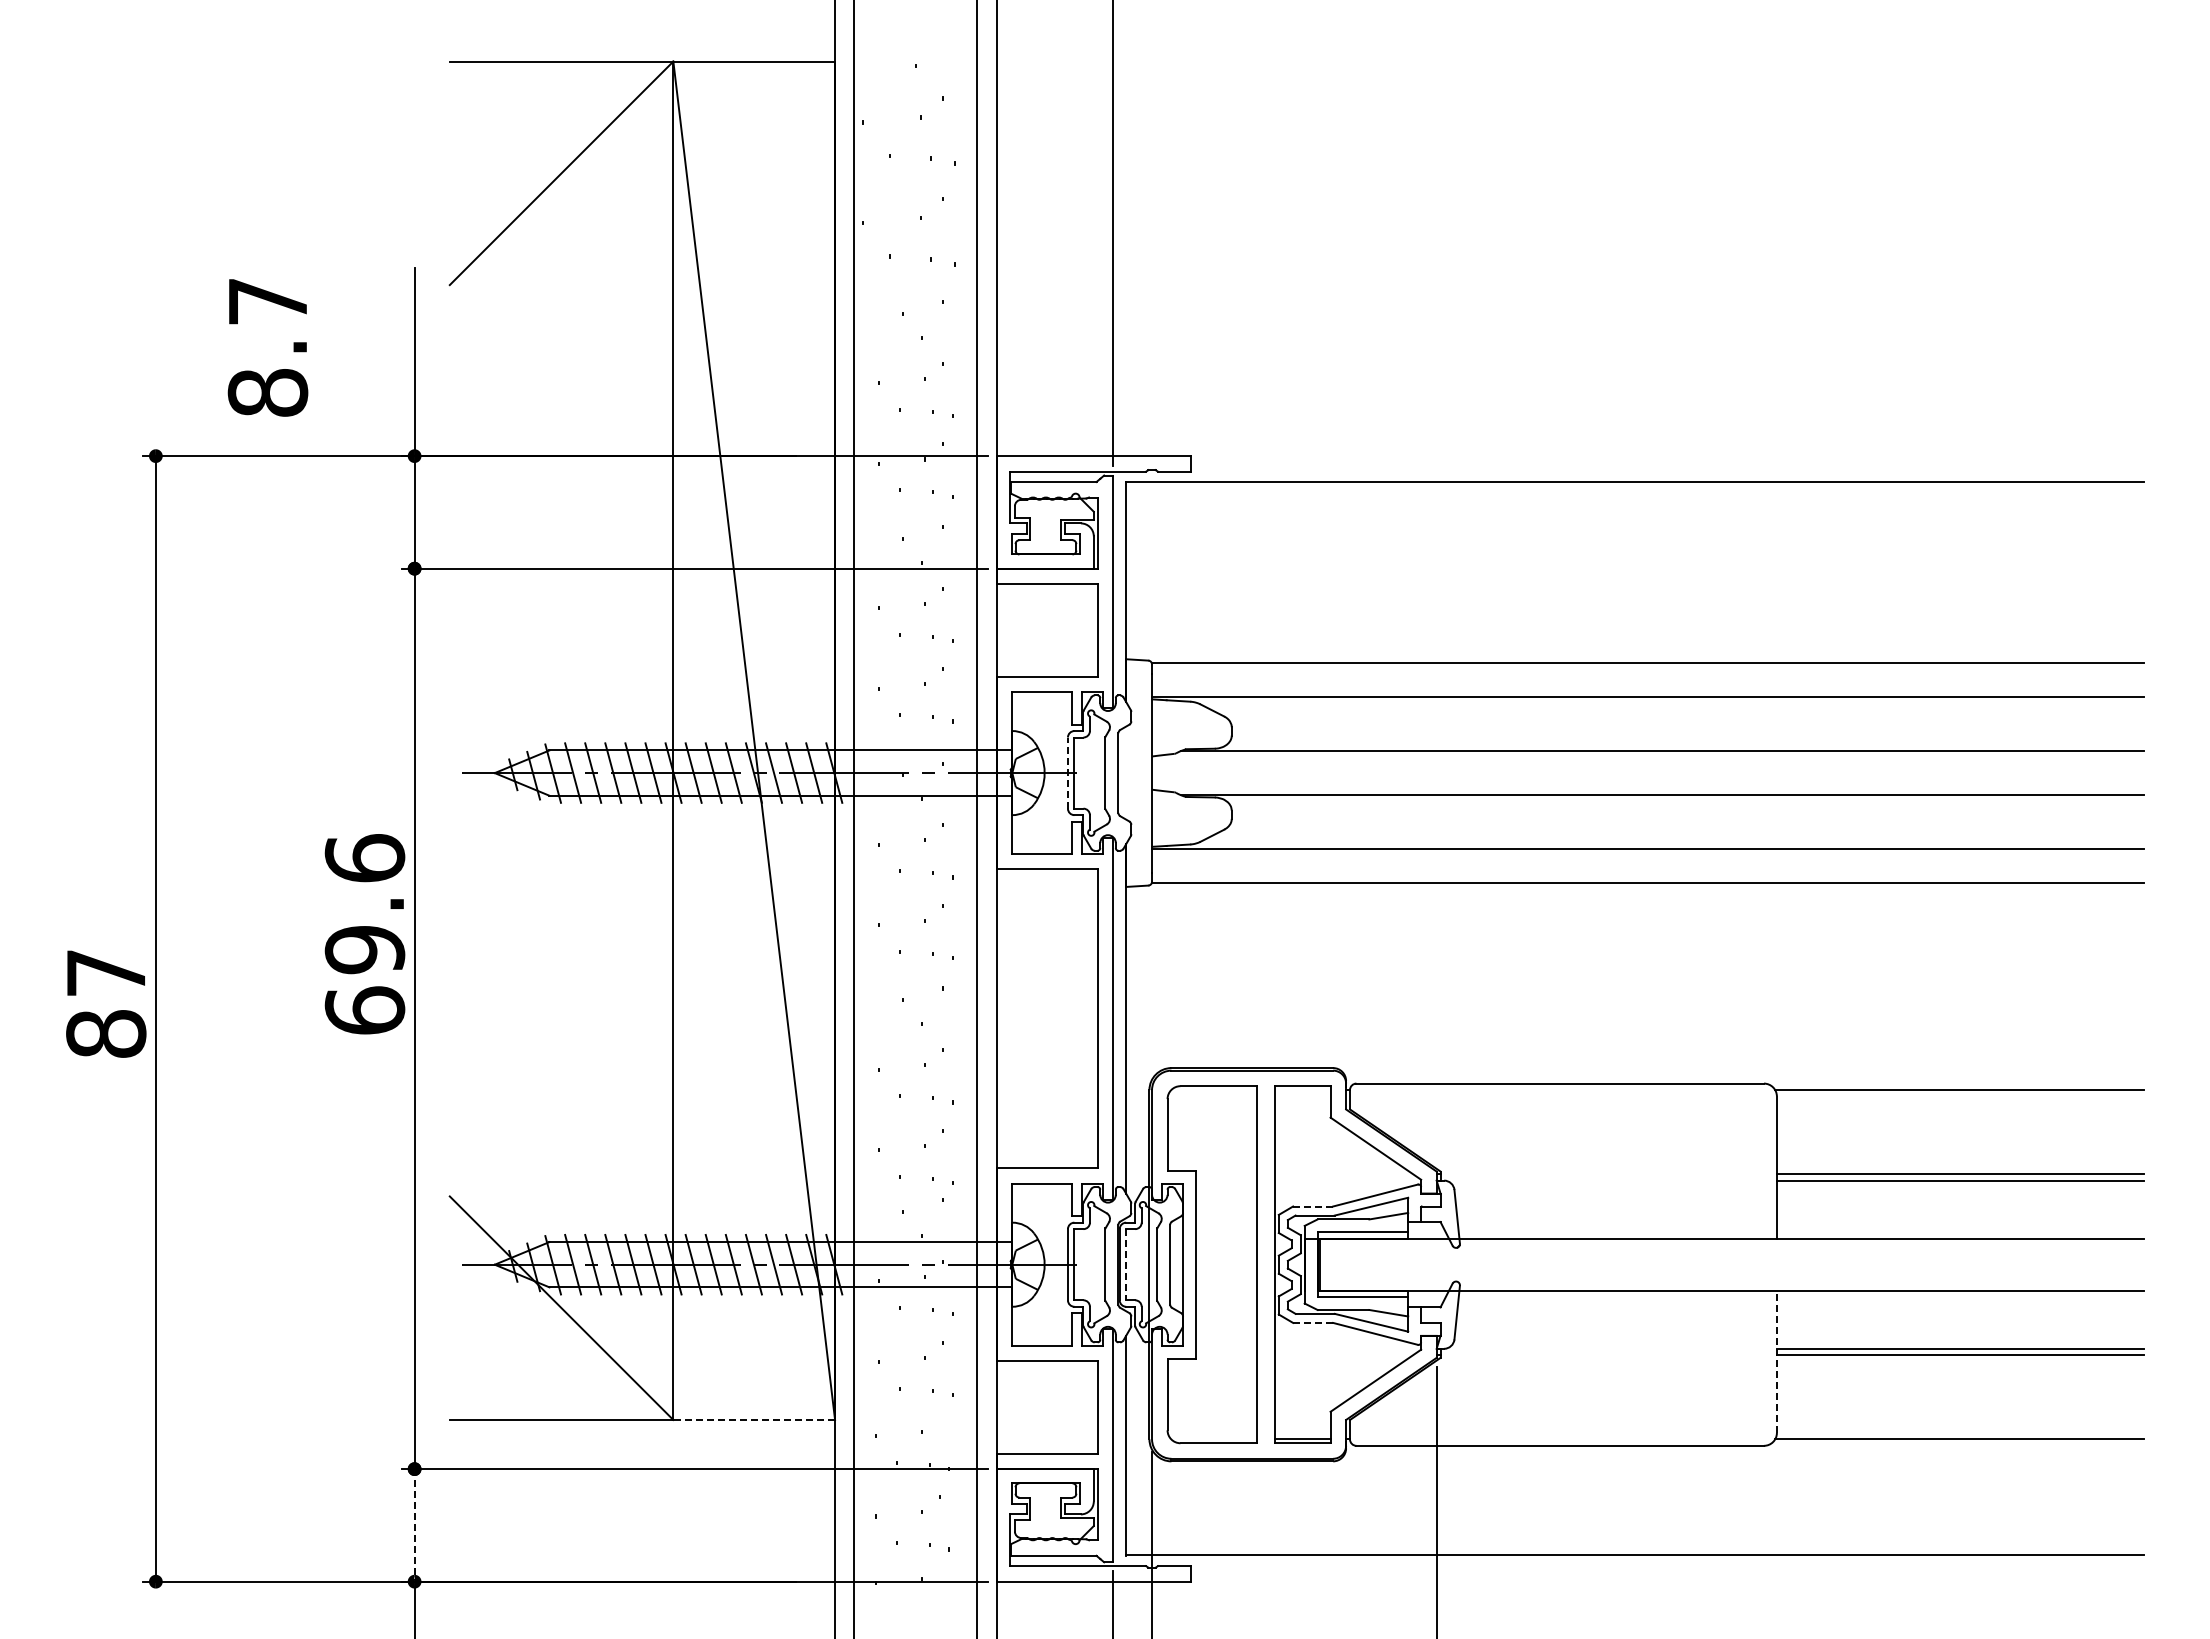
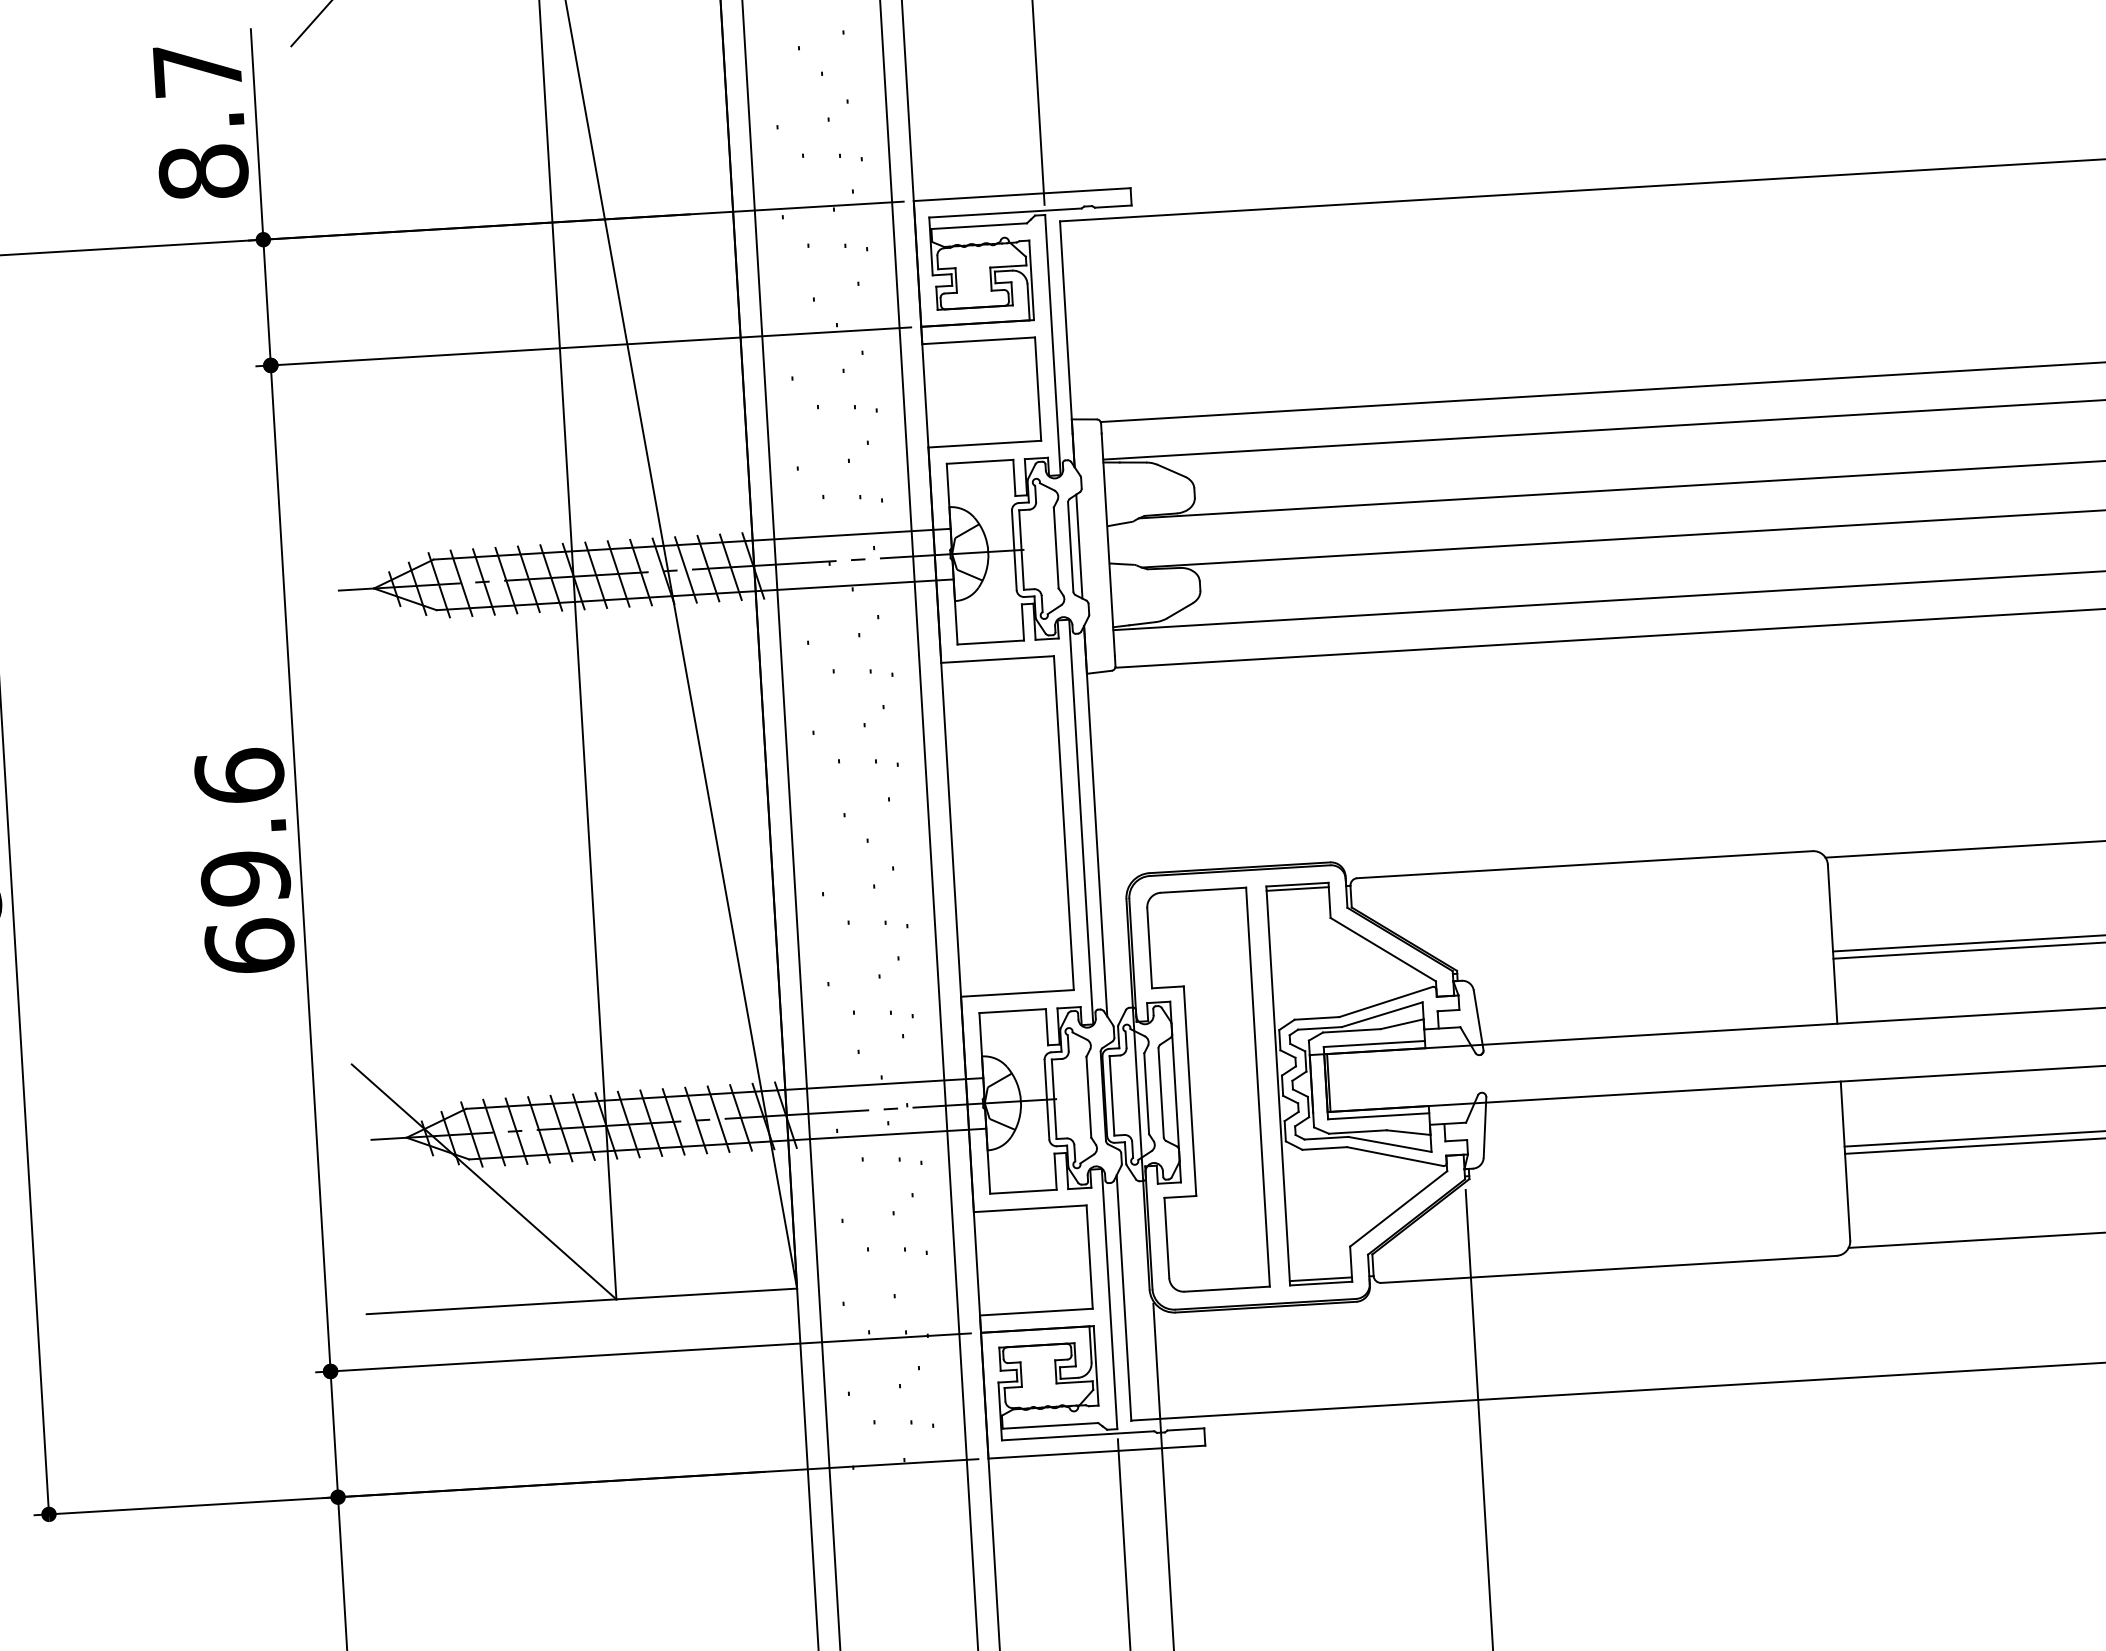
text: (267, 347) -> (200, 121), moved
line: (1126, 772) -> (1079, 545), added
line: (1067, 773) -> (1013, 550), dashed -> solid
text: (364, 934) -> (244, 861), moved
line: (1302, 1090) -> (1297, 889), added
line: (1313, 1206) -> (1317, 1018), dashed -> solid
line: (1126, 1264) -> (1112, 1095), dashed -> solid
line: (1313, 1322) -> (1325, 1147), dashed -> solid
line: (1776, 1361) -> (1845, 1160), dashed -> solid
line: (754, 1419) -> (707, 1293), dashed -> solid
line: (414, 1525) -> (334, 1434), dashed -> solid

